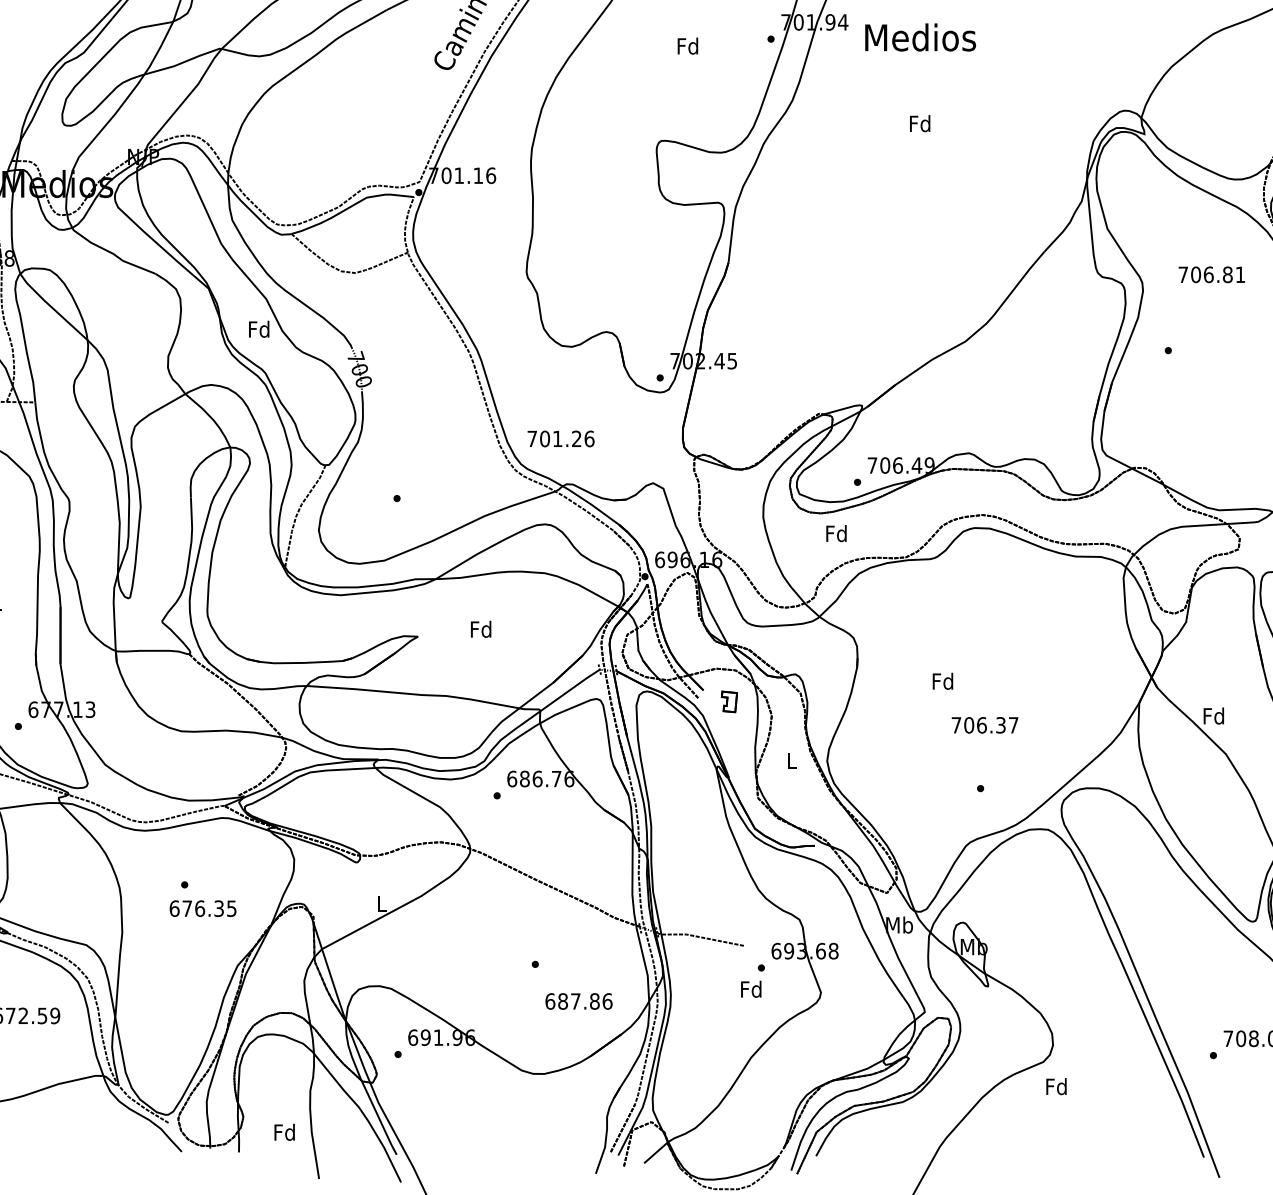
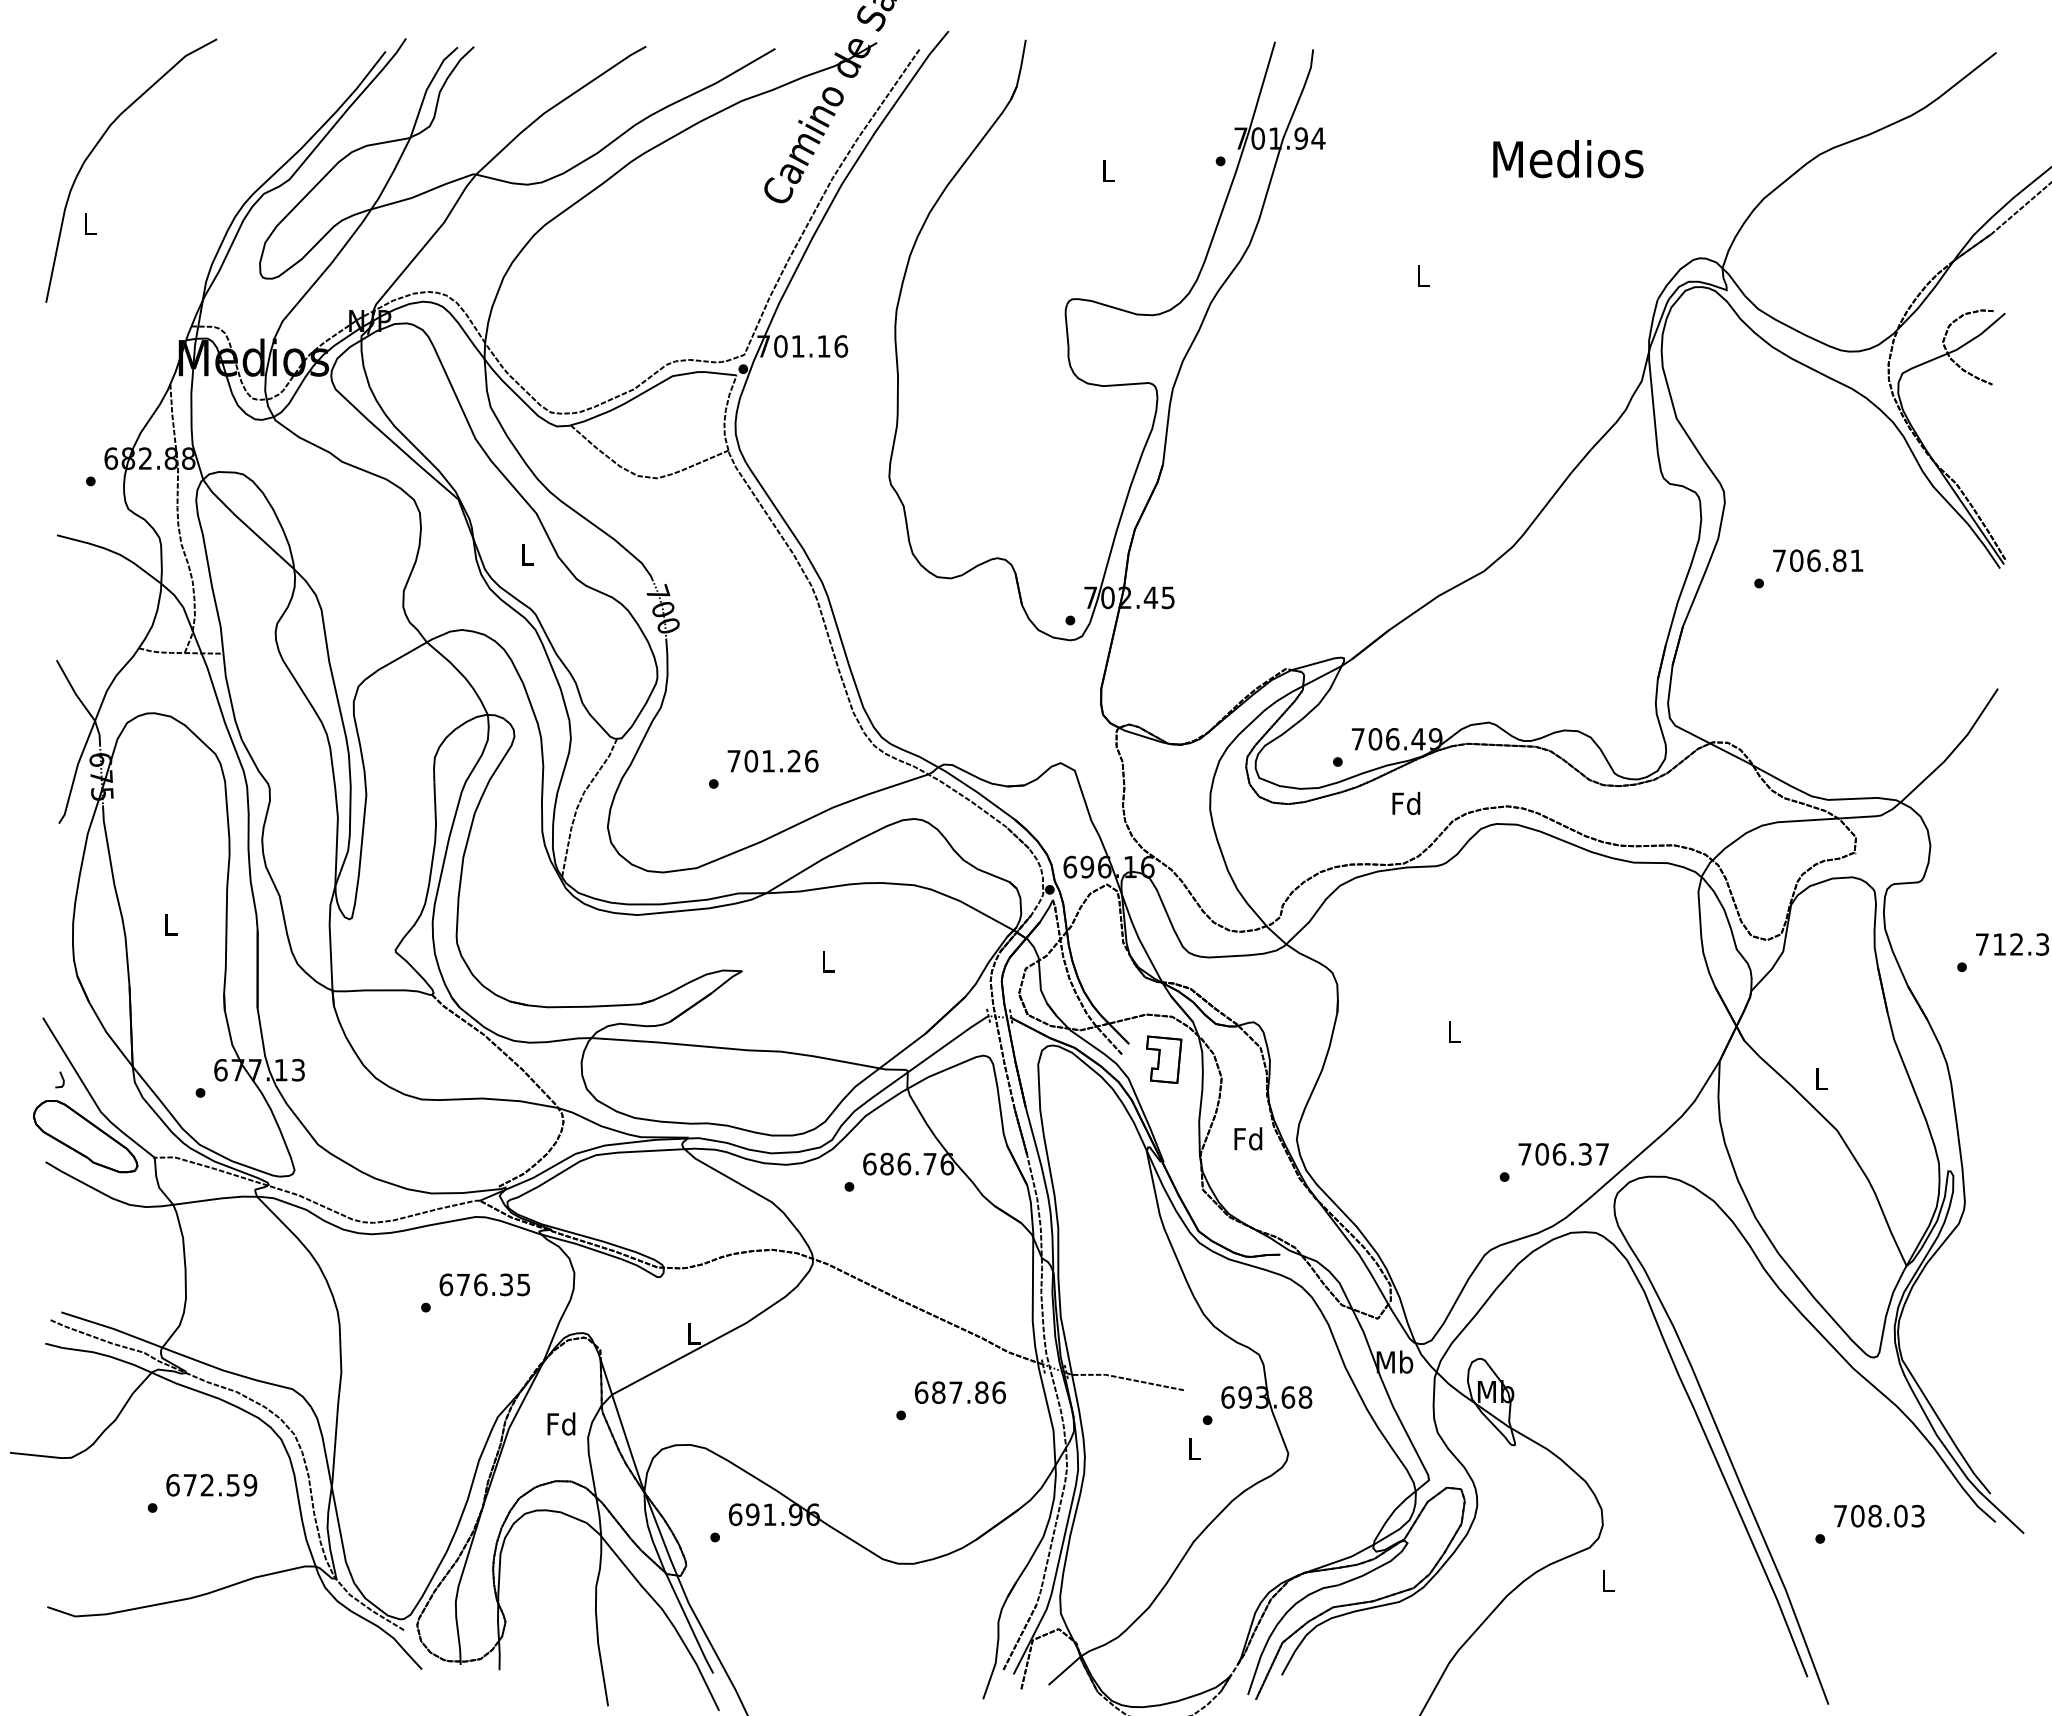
text: (920, 37) -> (1568, 159), moved
text: (687, 45) -> (1107, 170), Fd -> L
text: (919, 123) -> (1422, 275), Fd -> L
text: (1212, 274) -> (1818, 560), moved
text: (258, 329) -> (526, 554), Fd -> L
text: (560, 439) -> (772, 761), moved
text: (836, 533) -> (1406, 803), moved
text: (480, 628) -> (827, 960), Fd -> L
text: (942, 681) -> (1453, 1031), Fd -> L
part: (729, 701) -> (1164, 1059), size x1.67
text: (1213, 715) -> (1820, 1078), Fd -> L
text: (984, 725) -> (1563, 1154), moved
text: (791, 760) -> (1248, 1138), L -> Fd
text: (202, 908) -> (484, 1284), moved
text: (751, 988) -> (1193, 1448), Fd -> L
text: (578, 1001) -> (959, 1392), moved
text: (1056, 1086) -> (1607, 1580), Fd -> L
text: (284, 1131) -> (561, 1423), moved

